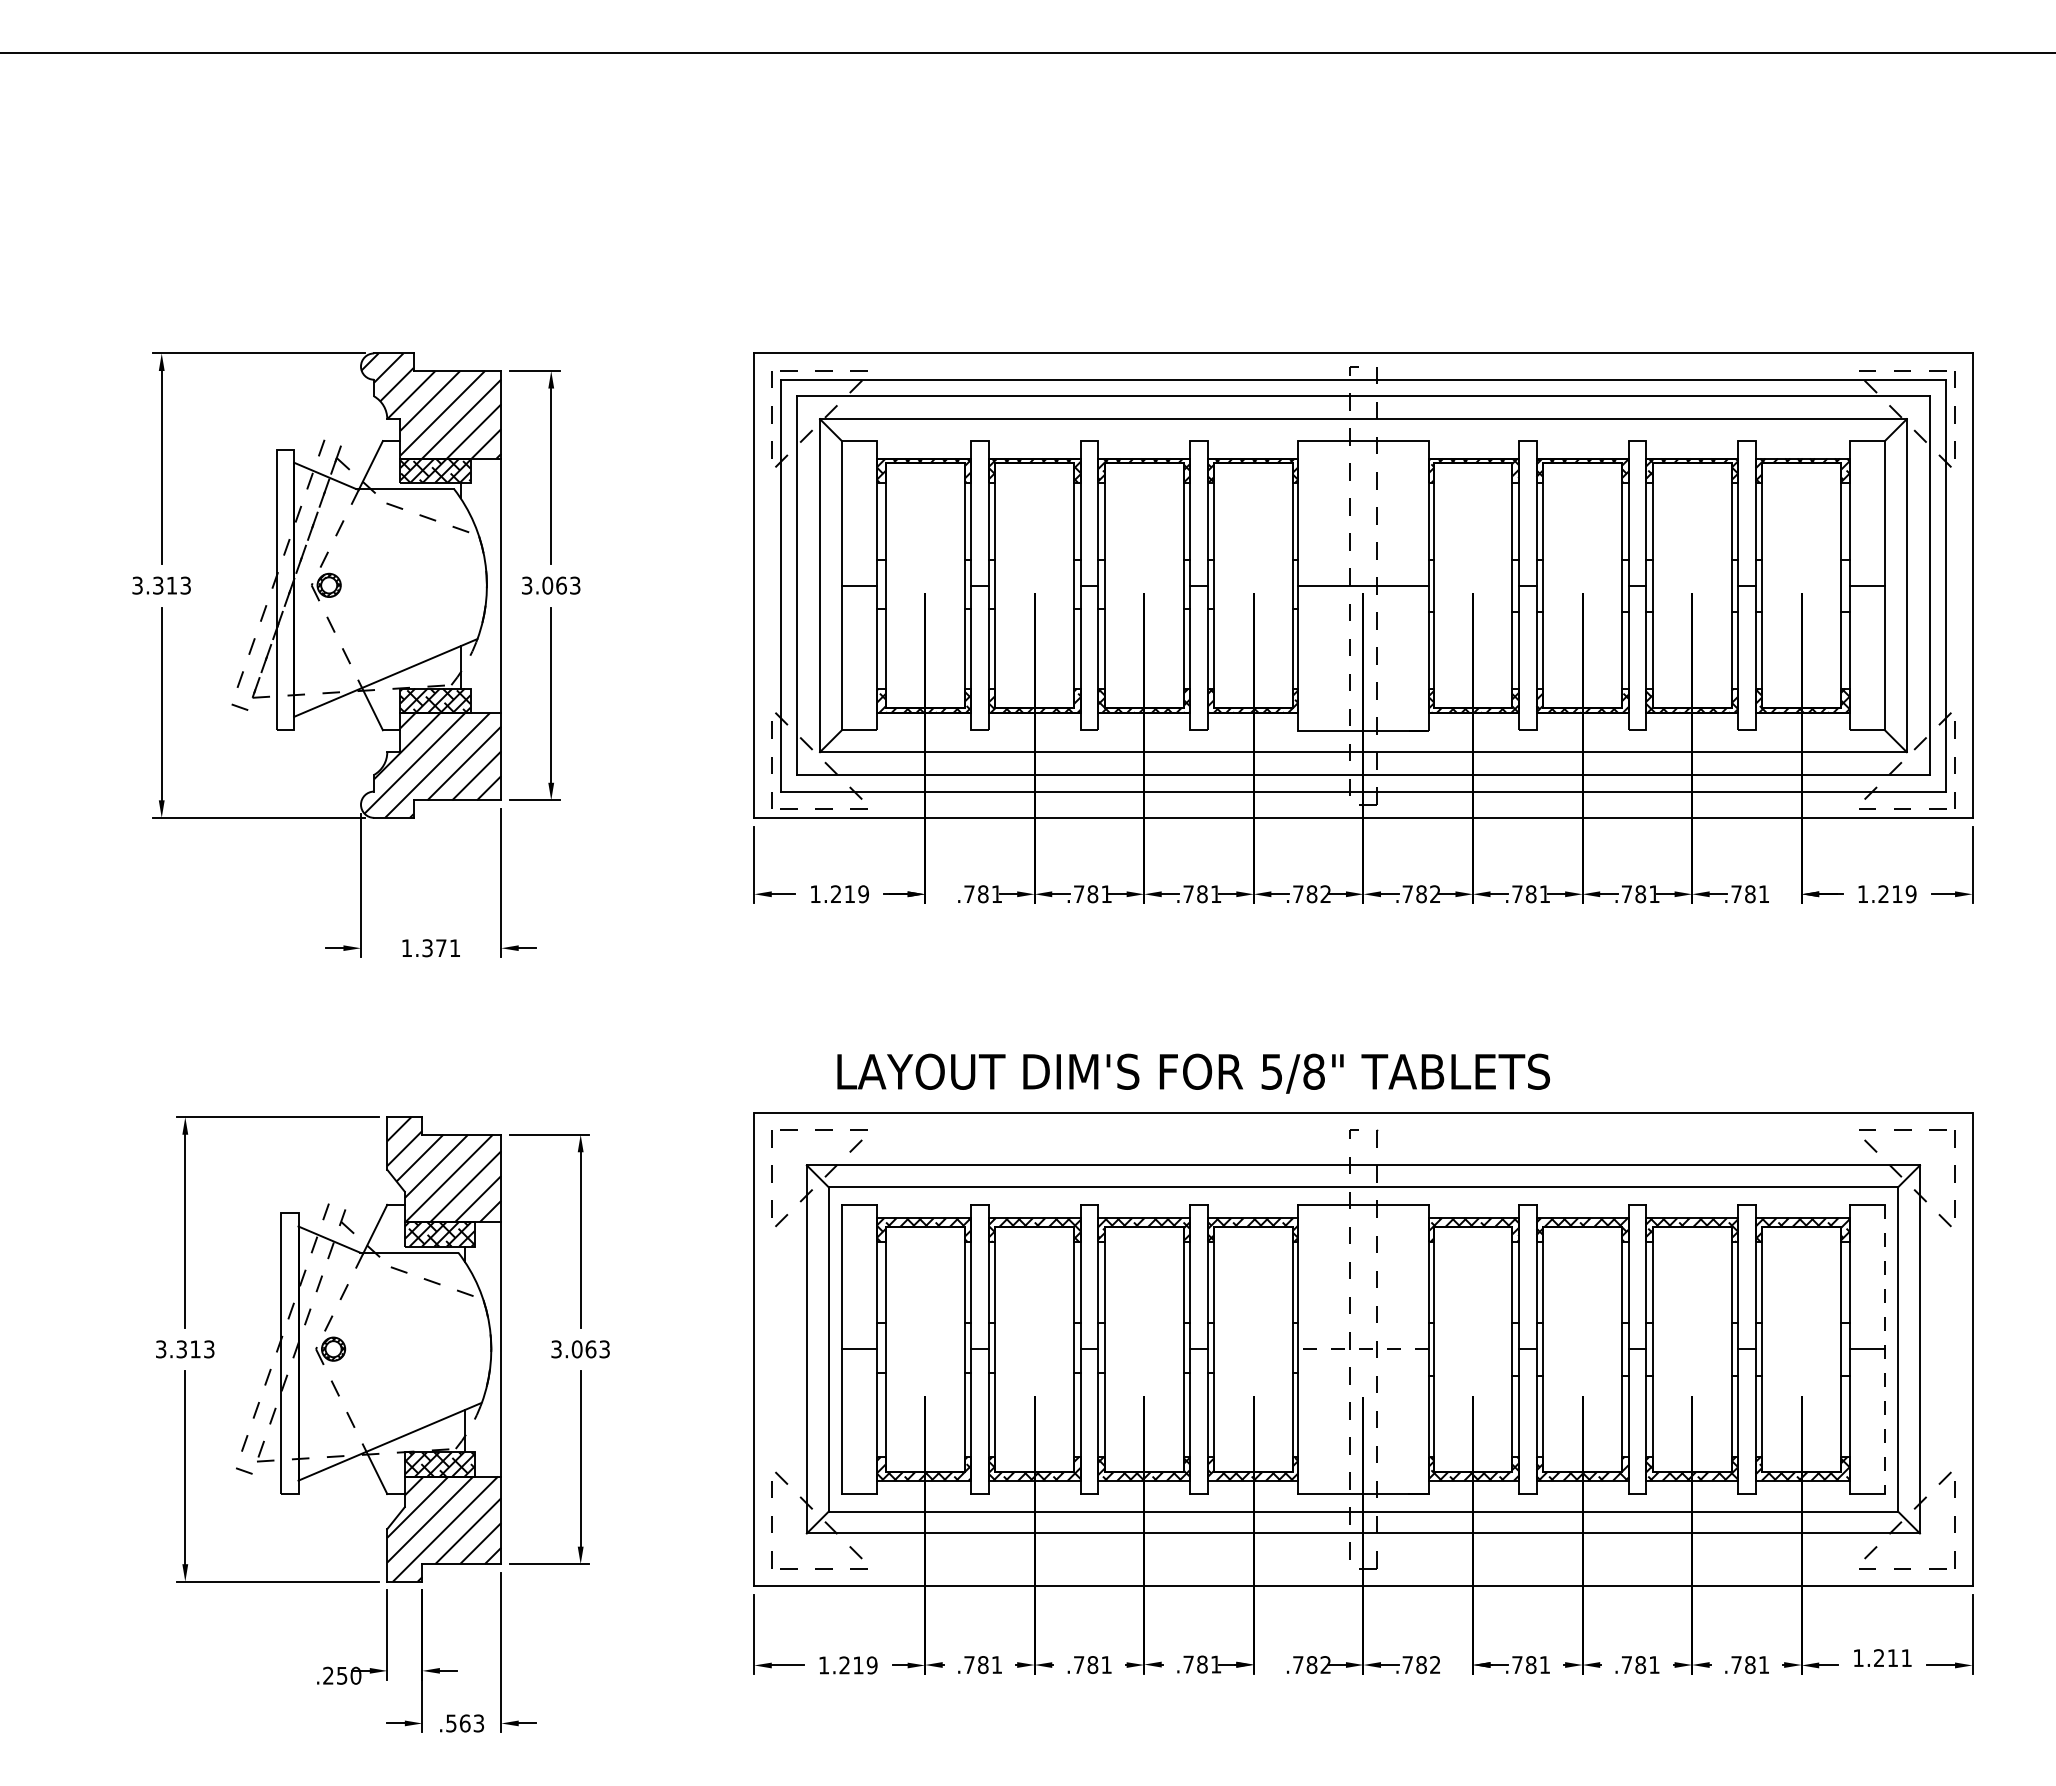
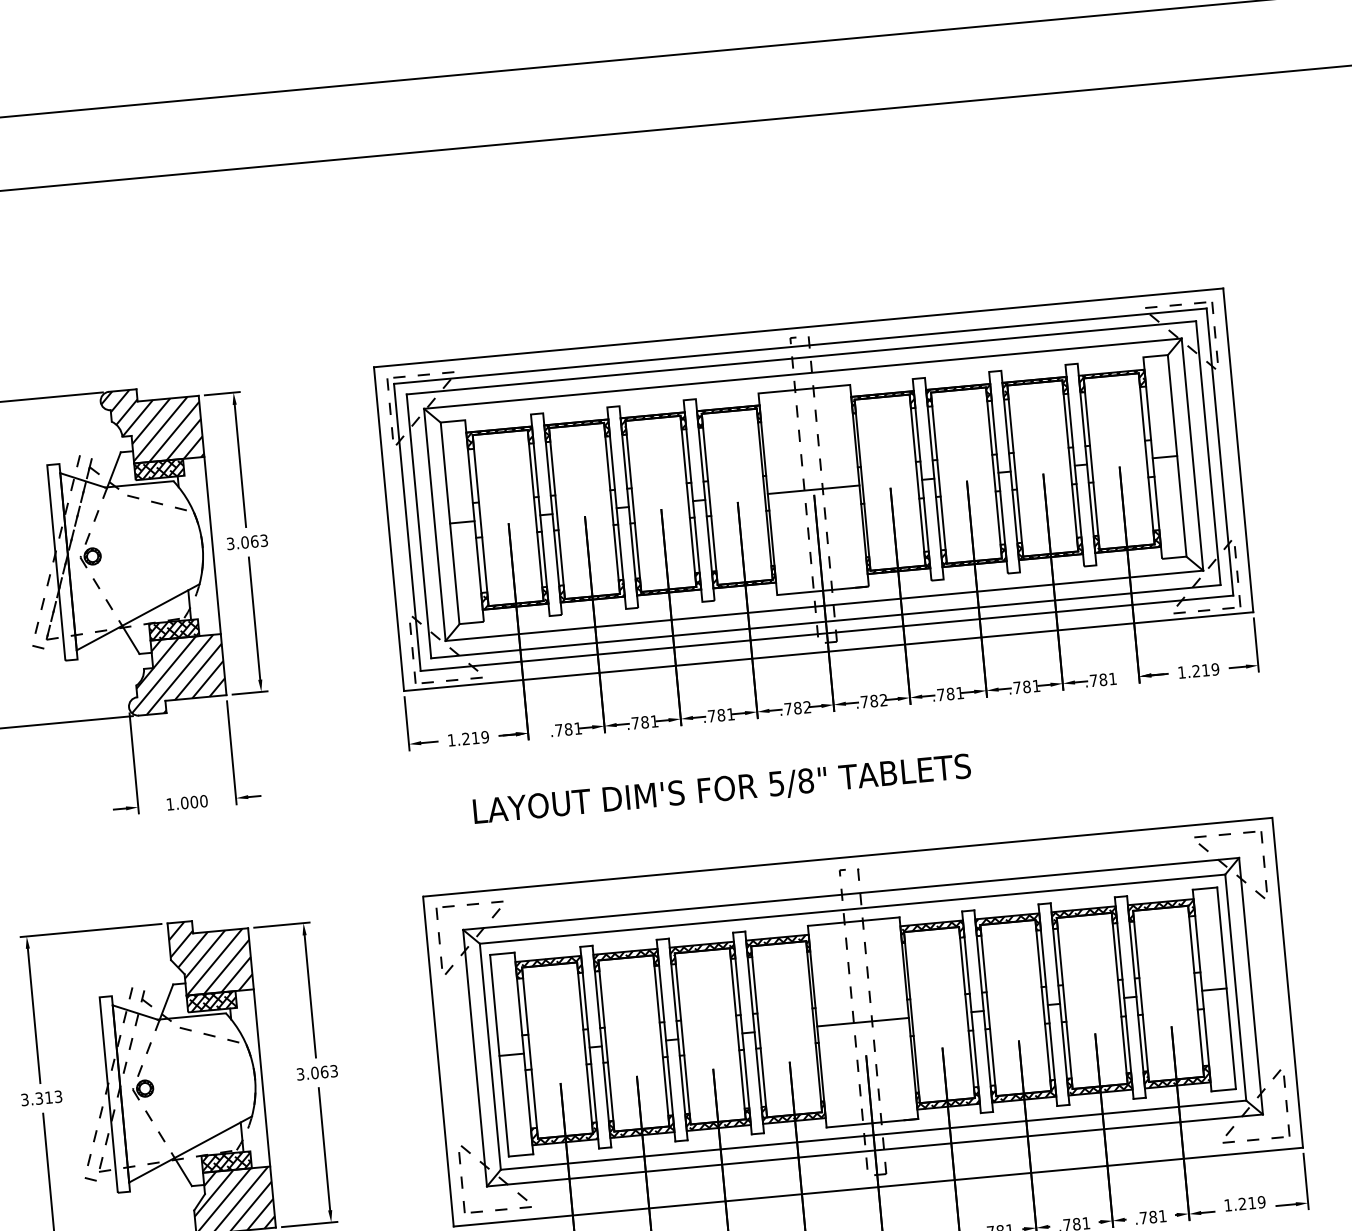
text: (441, 948) -> (194, 802), 1.371 -> 1.000
text: (1193, 1073) -> (722, 789), moved
line: (1363, 1349) -> (863, 1022), dashed -> solid
line: (1884, 1349) -> (1226, 988), dashed -> solid
text: (1906, 1658) -> (1261, 1202), 1.211 -> 1.219

